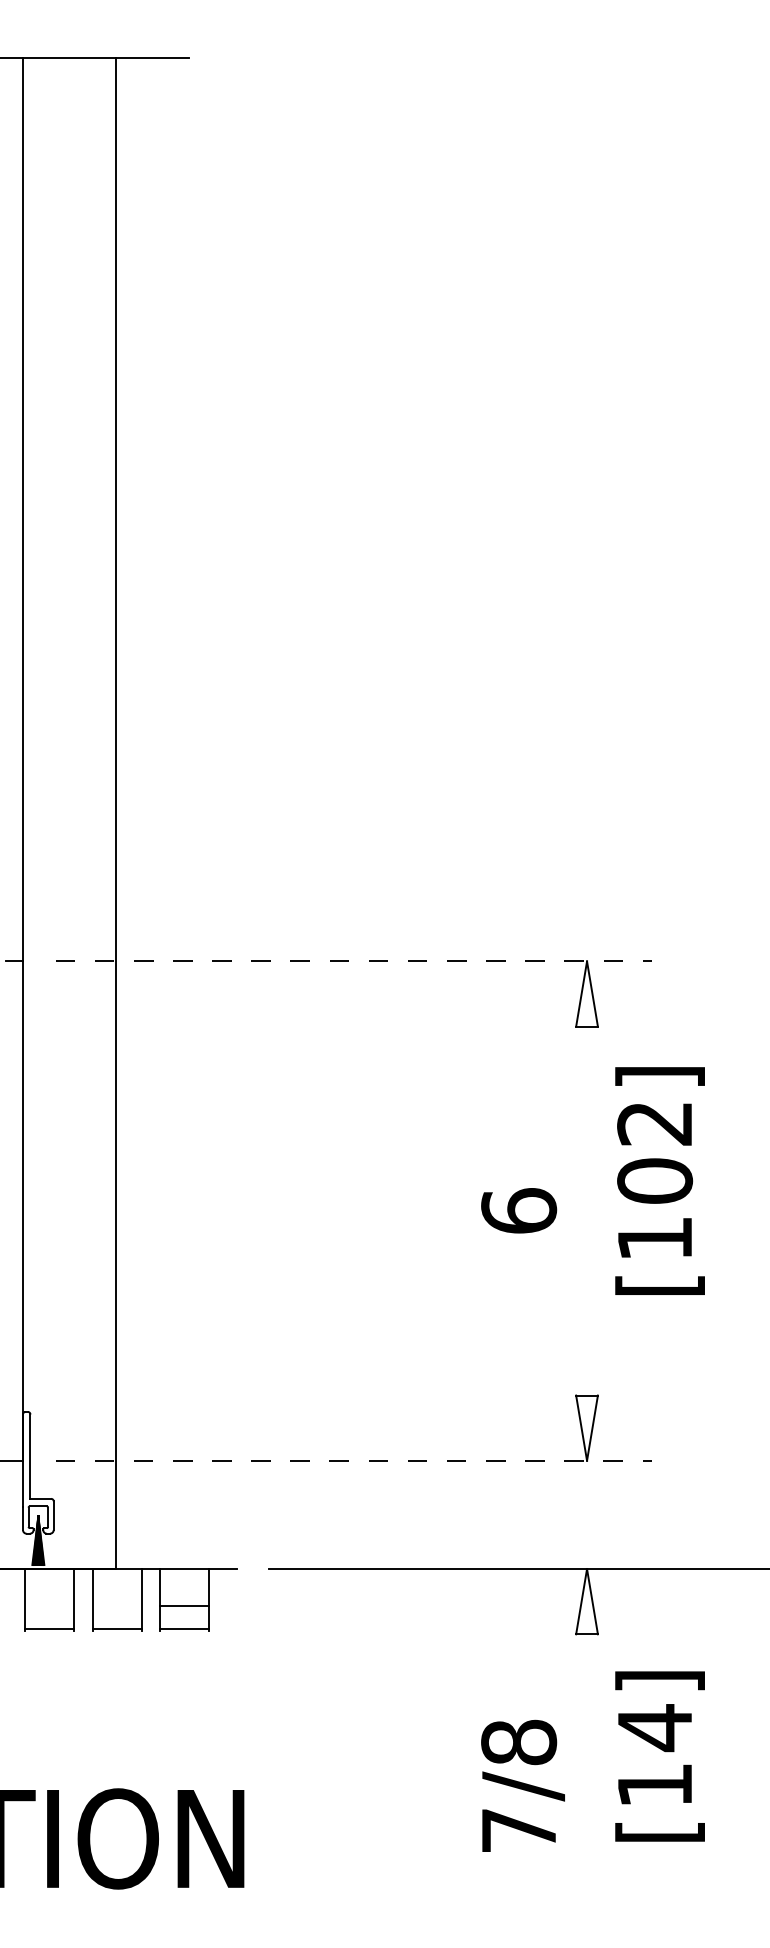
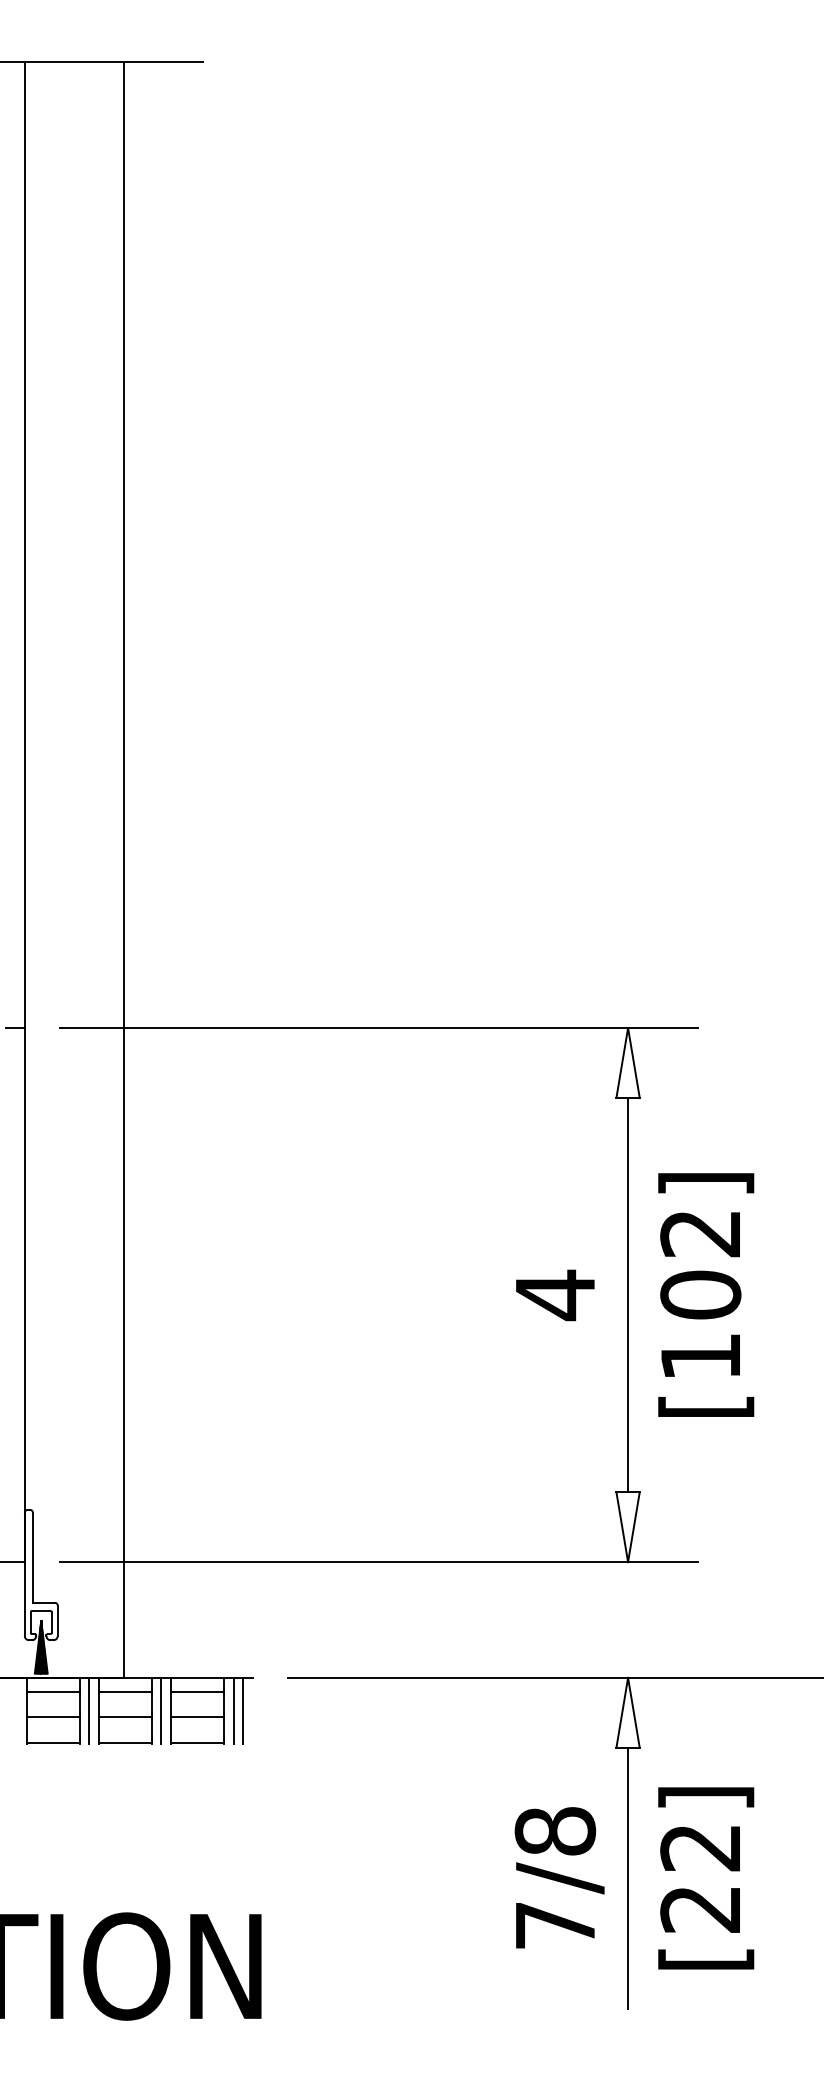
line: (354, 961) -> (379, 1028), dashed -> solid
text: (659, 1180) -> (705, 1294), moved
line: (587, 1210) -> (628, 1294), added
text: (519, 1211) -> (555, 1295), 6 -> 4
line: (354, 1460) -> (379, 1561), dashed -> solid
line: (49, 1581) -> (53, 1691), added
line: (116, 1581) -> (124, 1691), added
line: (183, 1581) -> (196, 1691), added
line: (83, 1600) -> (89, 1711), added
line: (150, 1600) -> (161, 1711), added
line: (218, 1600) -> (233, 1711), added
line: (227, 1600) -> (243, 1711), added
line: (49, 1605) -> (53, 1716), added
line: (116, 1605) -> (124, 1716), added
text: (654, 1755) -> (700, 1877), [14] -> [22]
line: (587, 1756) -> (628, 1878), added
text: (522, 1785) -> (559, 1877), moved

